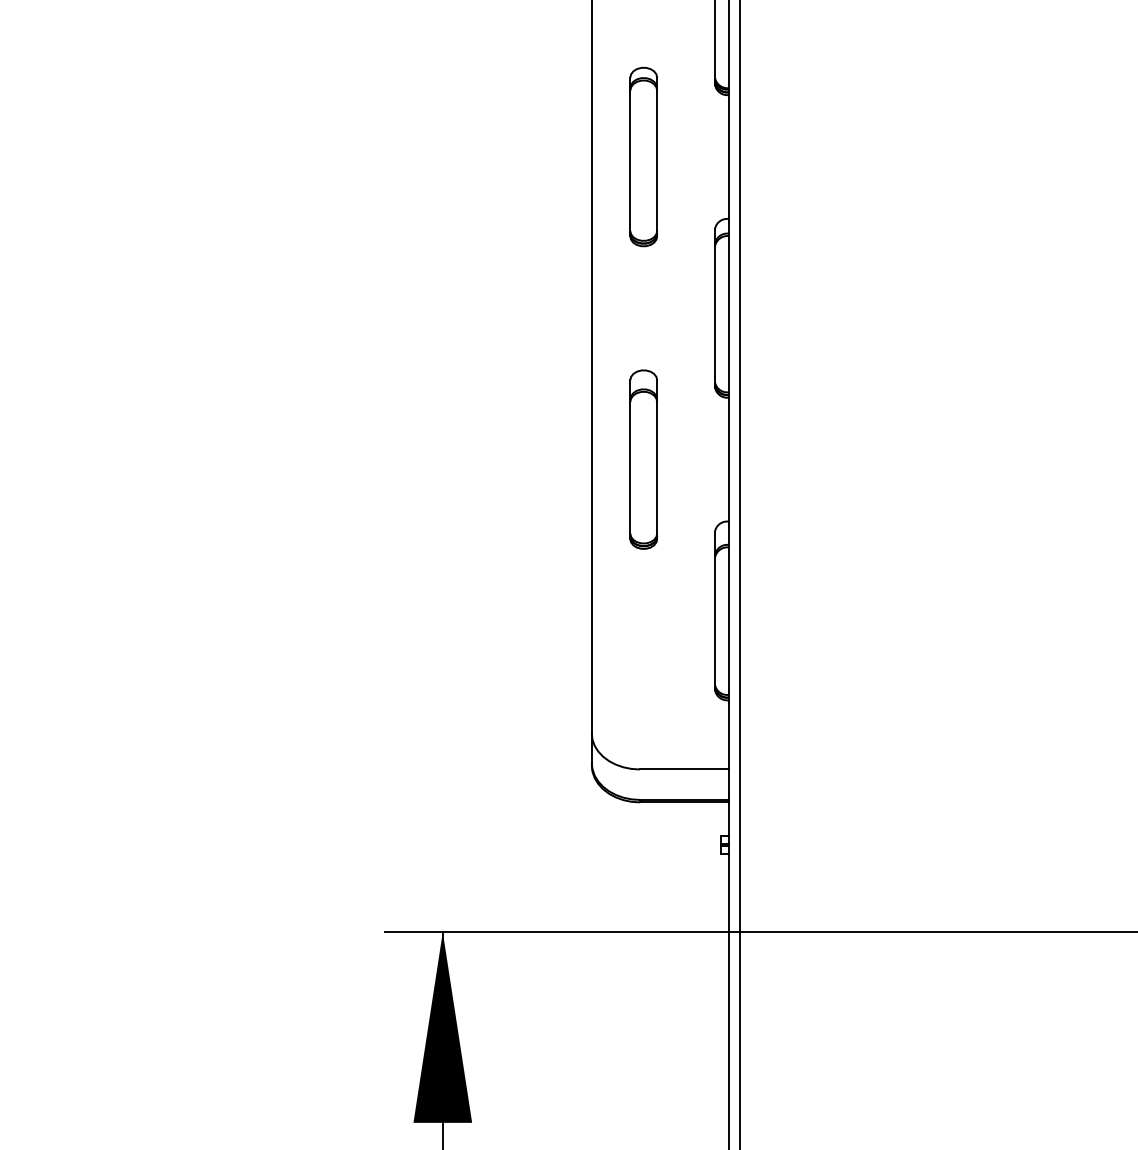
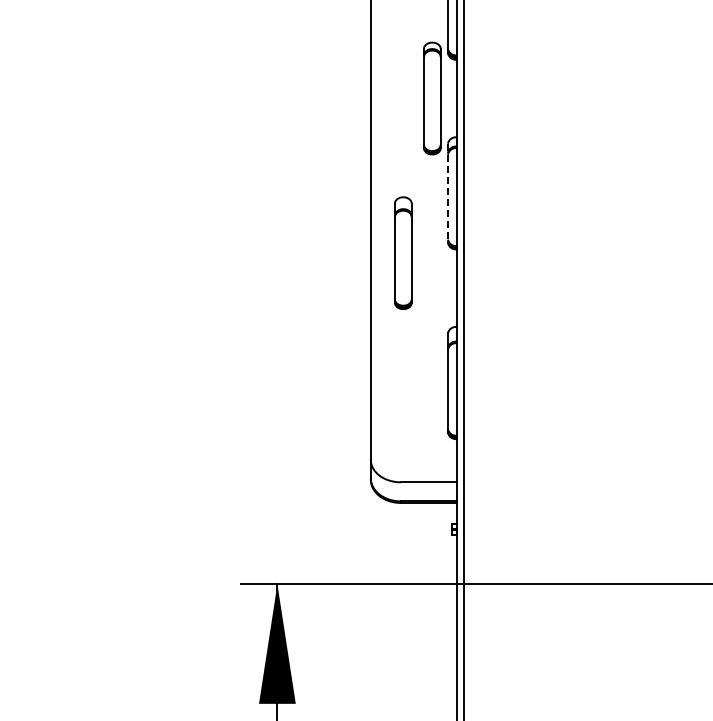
part: (643, 156) -> (432, 98), moved
line: (715, 308) -> (448, 193), solid -> dashed
part: (643, 458) -> (403, 252), moved

